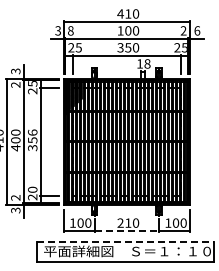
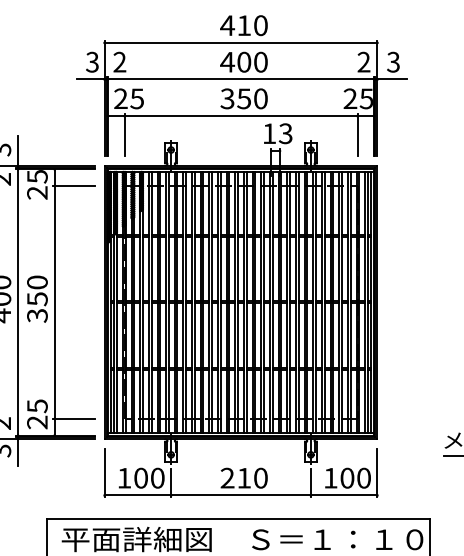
text: (70, 30) -> (119, 61), 8 -> 2
text: (120, 30) -> (227, 61), 100 -> 400
text: (197, 30) -> (393, 61), 6 -> 3
text: (147, 63) -> (285, 132), 18 -> 13
text: (32, 132) -> (36, 282), 356 -> 350
text: (32, 189) -> (36, 405), 20 -> 25
line: (127, 231) -> (242, 496), dashed -> solid
line: (126, 241) -> (240, 517), dashed -> solid

